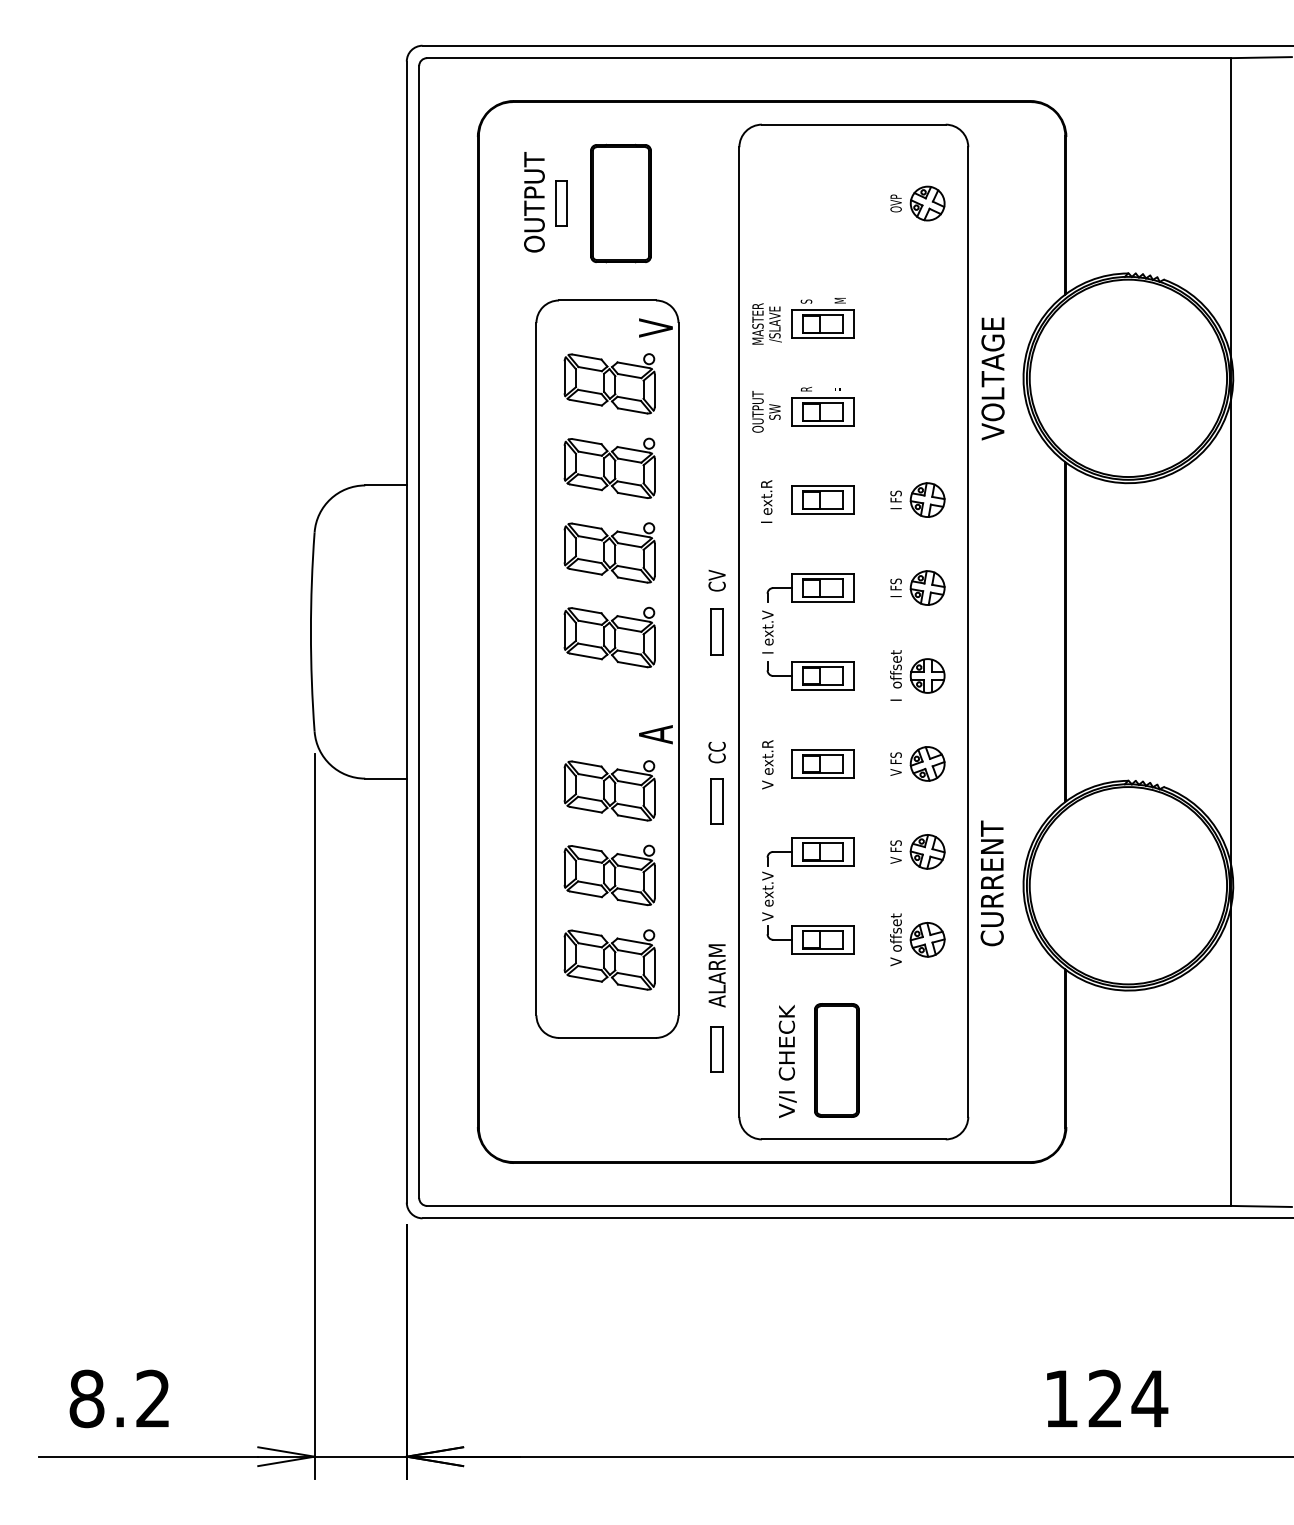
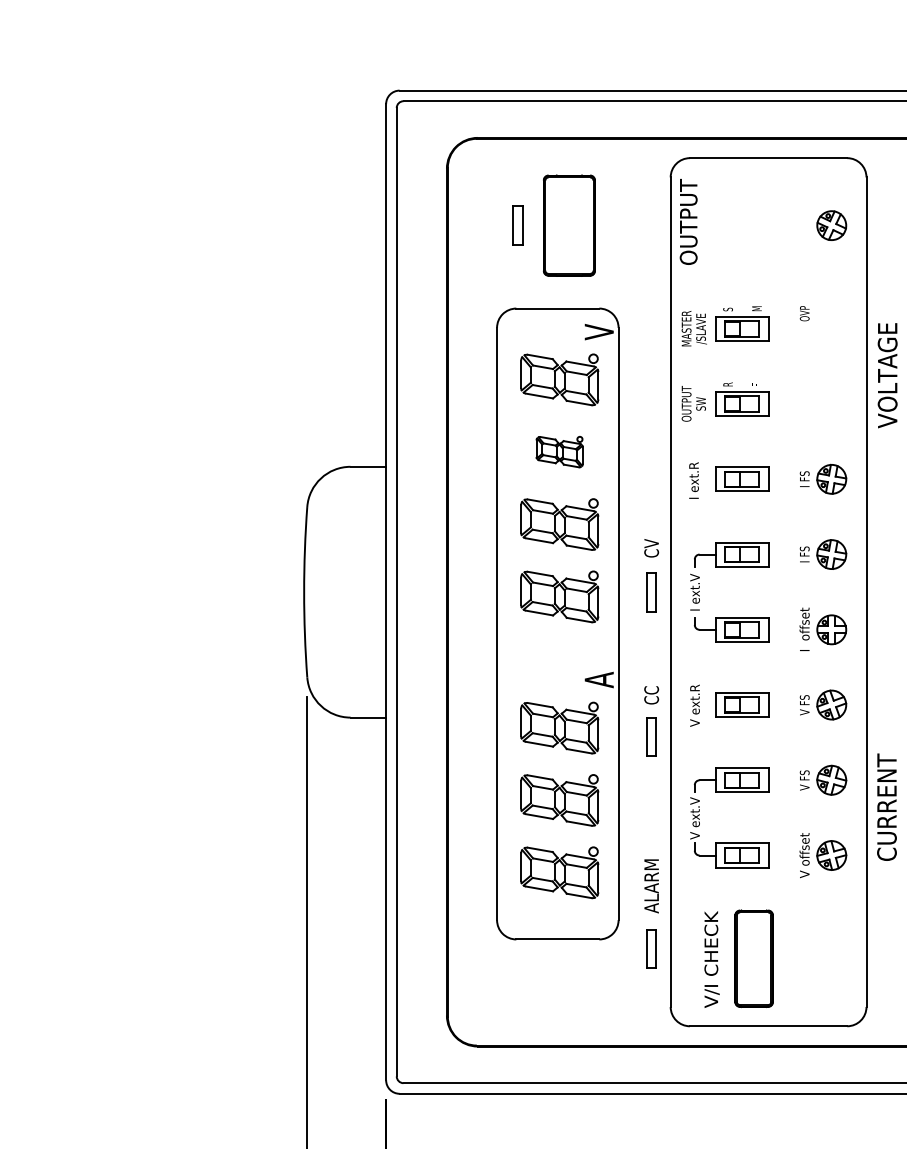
text: (534, 202) -> (688, 222), moved
text: (895, 203) -> (804, 313), moved
part: (609, 467) -> (559, 451), size x0.6

